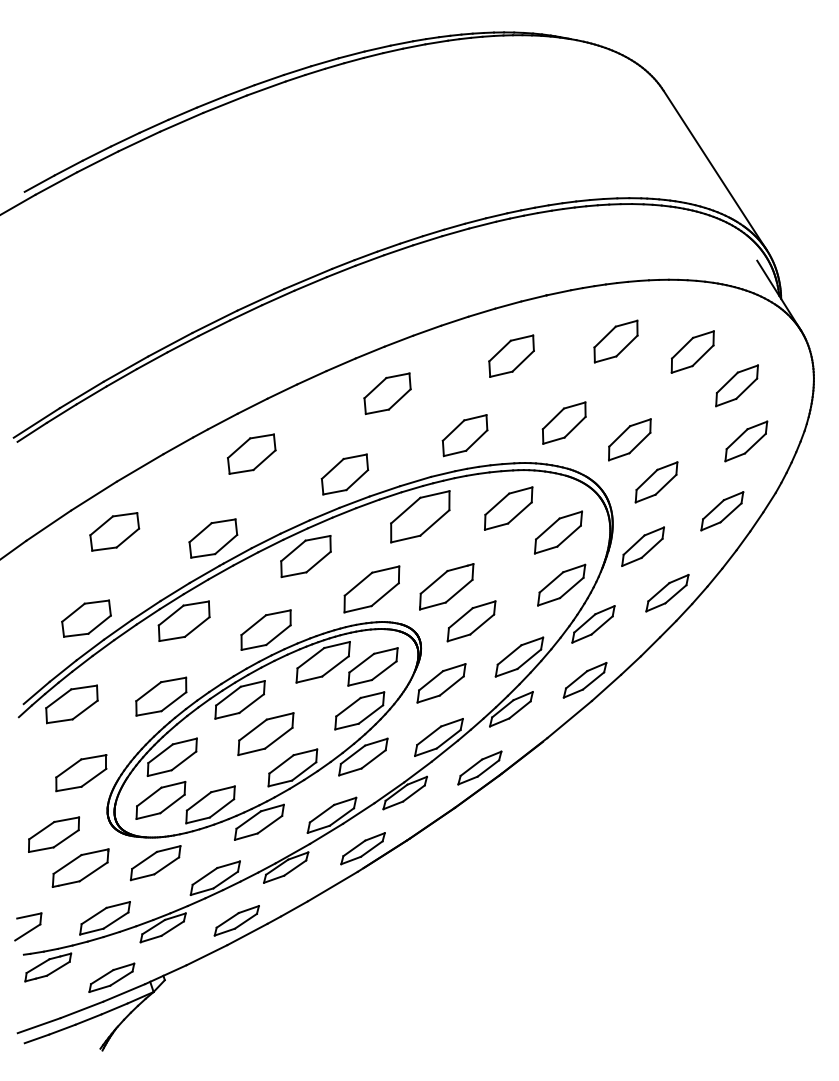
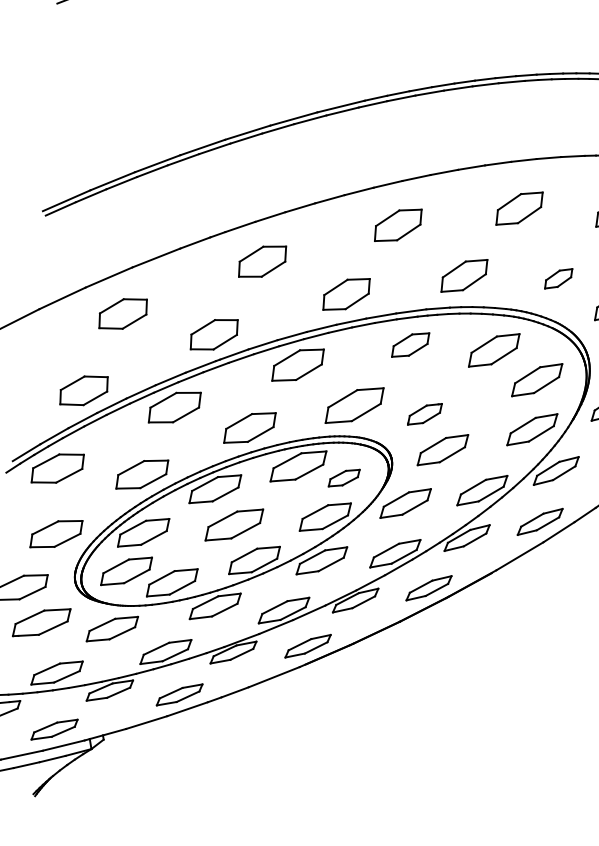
part: (563, 422) -> (558, 278), size x0.6
part: (420, 516) -> (410, 344), size x0.6
part: (446, 586) -> (424, 413), size x0.6
part: (372, 666) -> (343, 477), size x0.6

